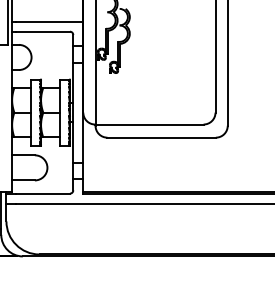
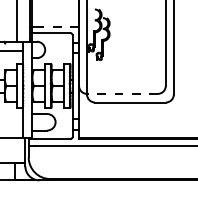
line: (50, 21) -> (57, 26), solid -> dashed
line: (149, 123) -> (122, 93), solid -> dashed

